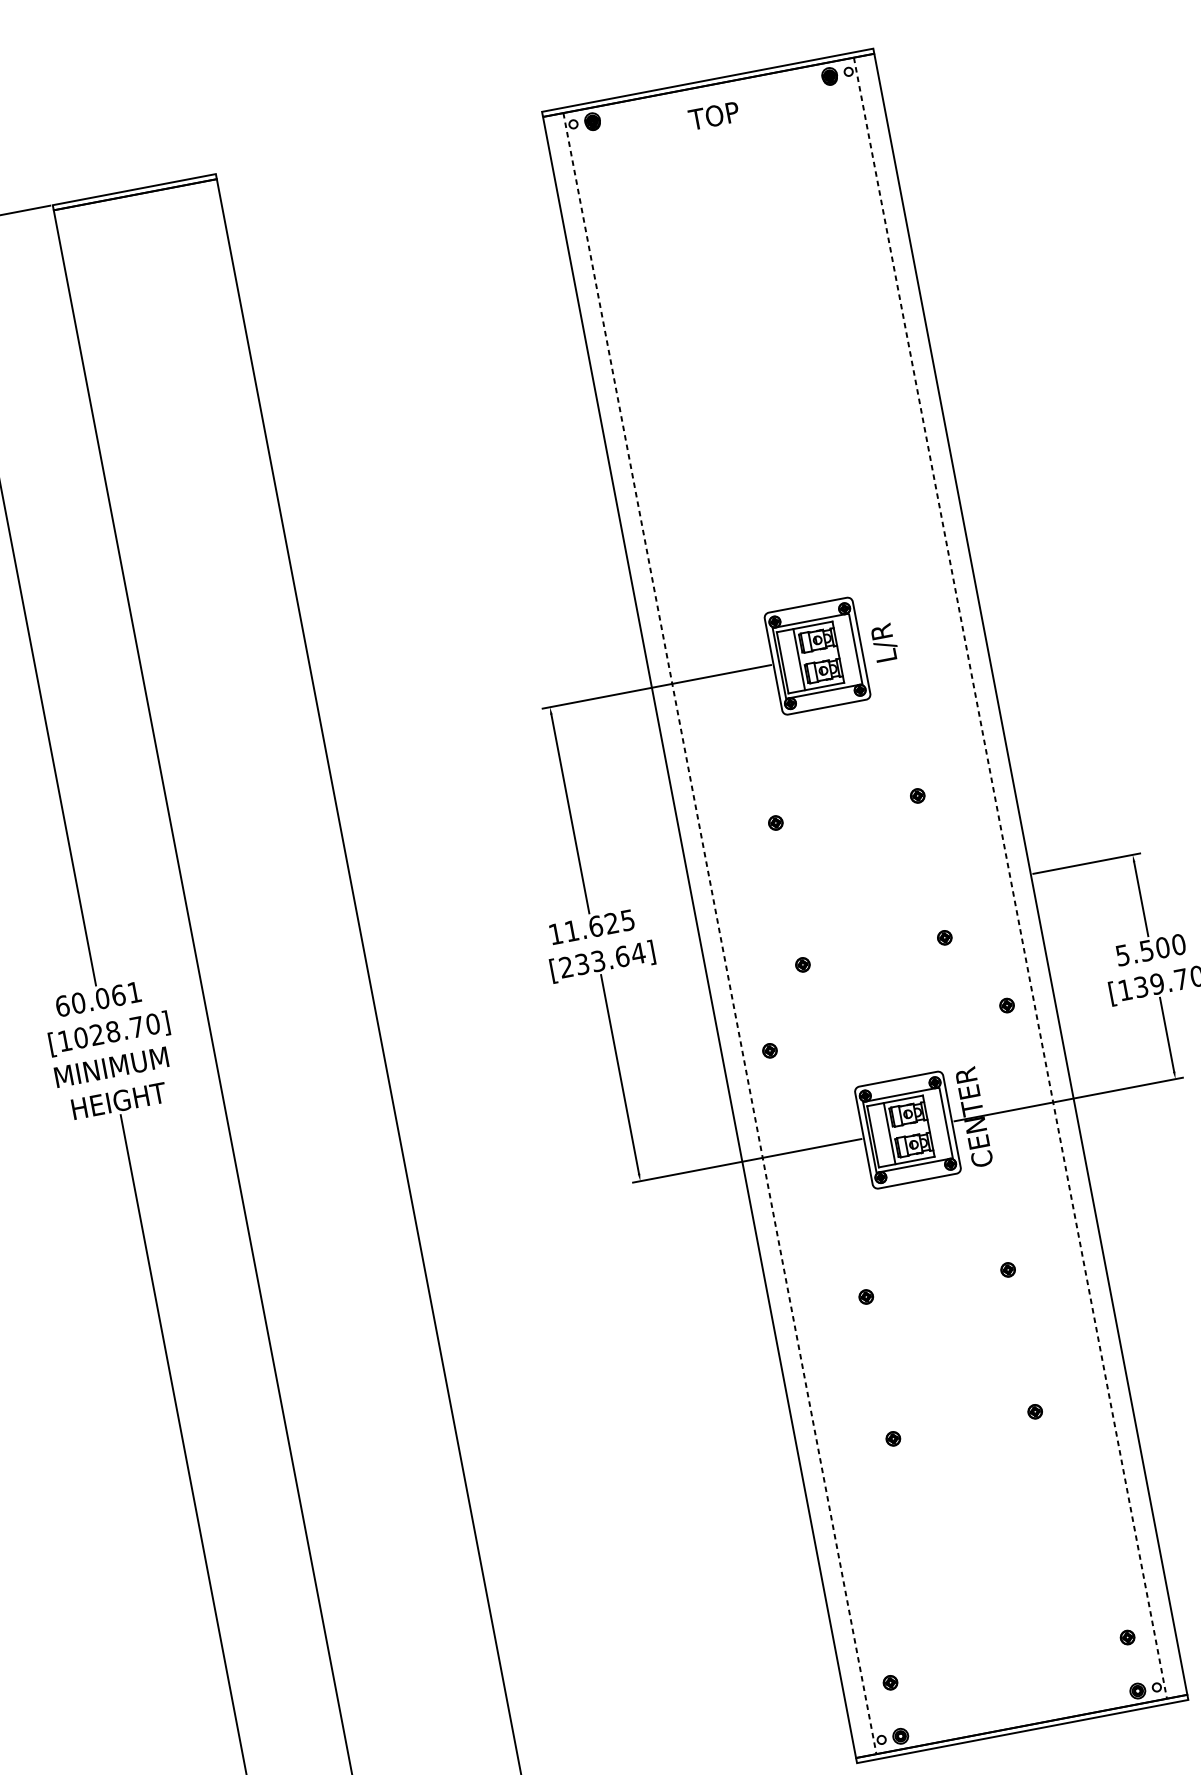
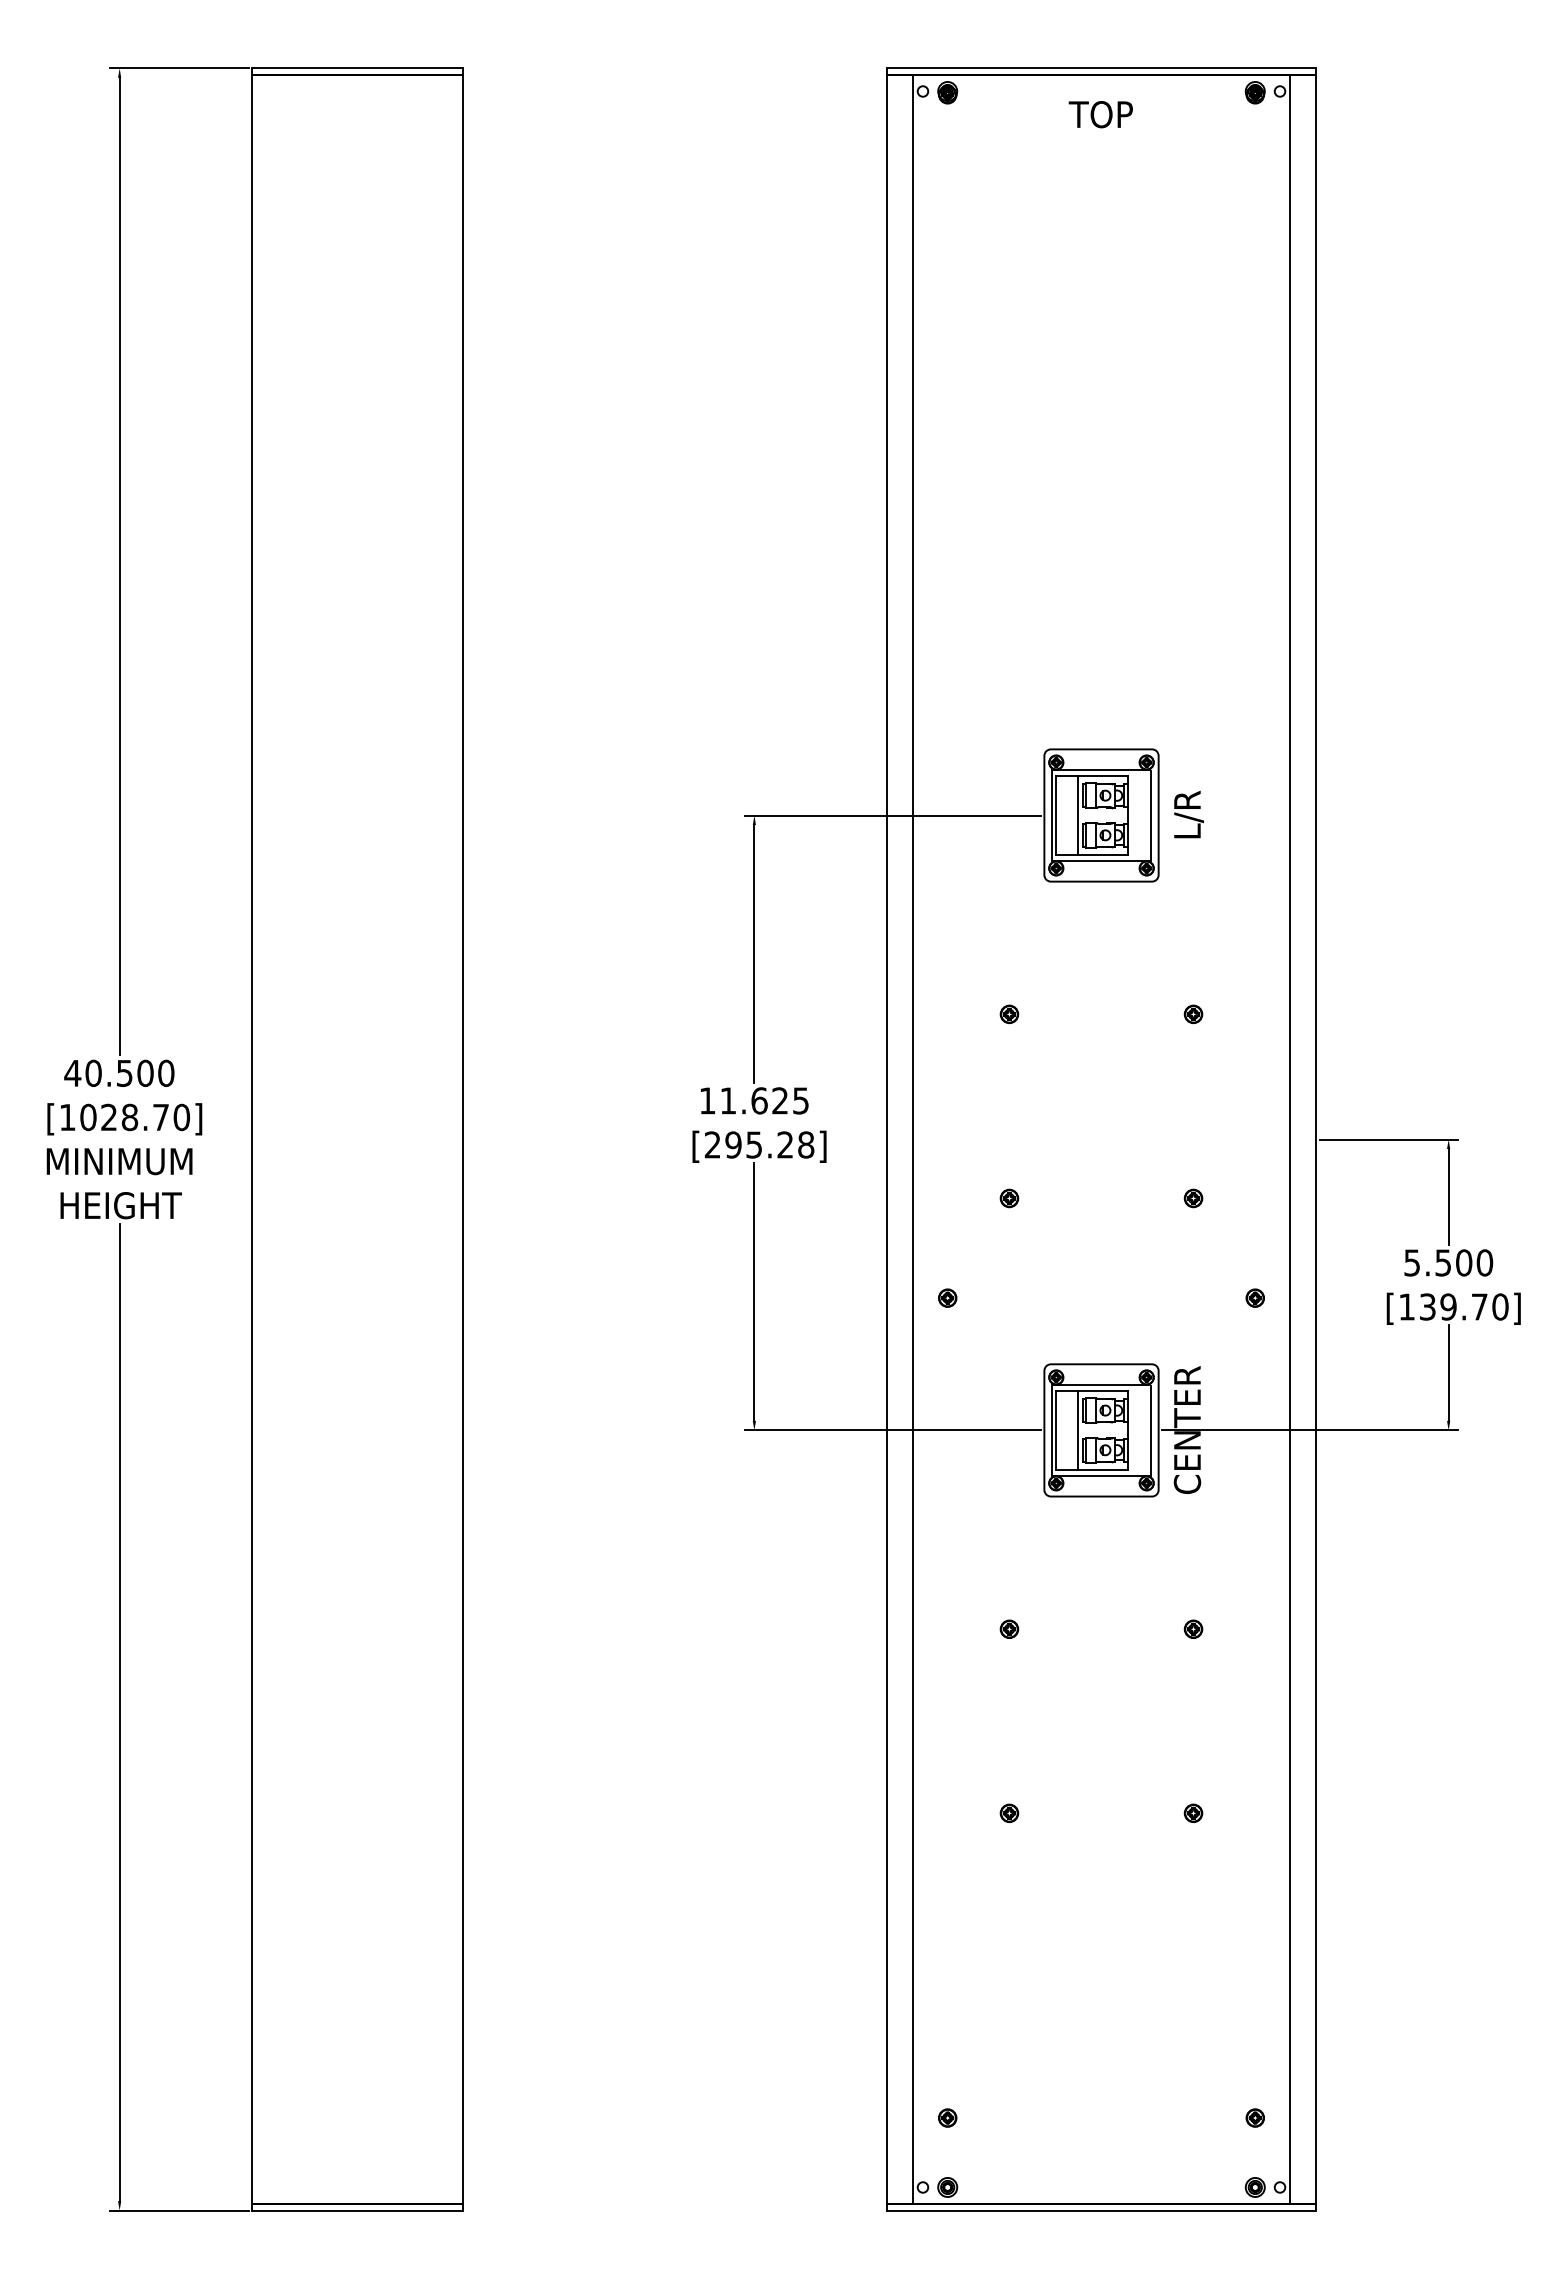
line: (1010, 878) -> (1289, 1139), dashed -> solid
line: (720, 933) -> (913, 1139), dashed -> solid
text: (610, 958) -> (769, 1144), [233.64] -> [295.28]
text: (98, 998) -> (119, 1072), 60.061 -> 40.500

